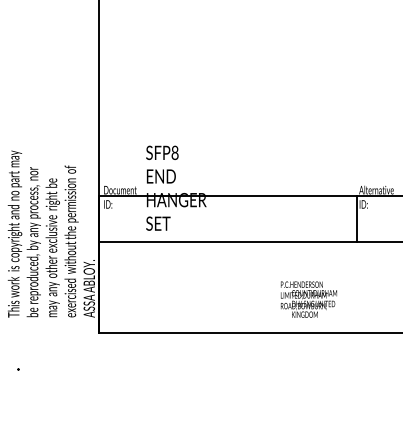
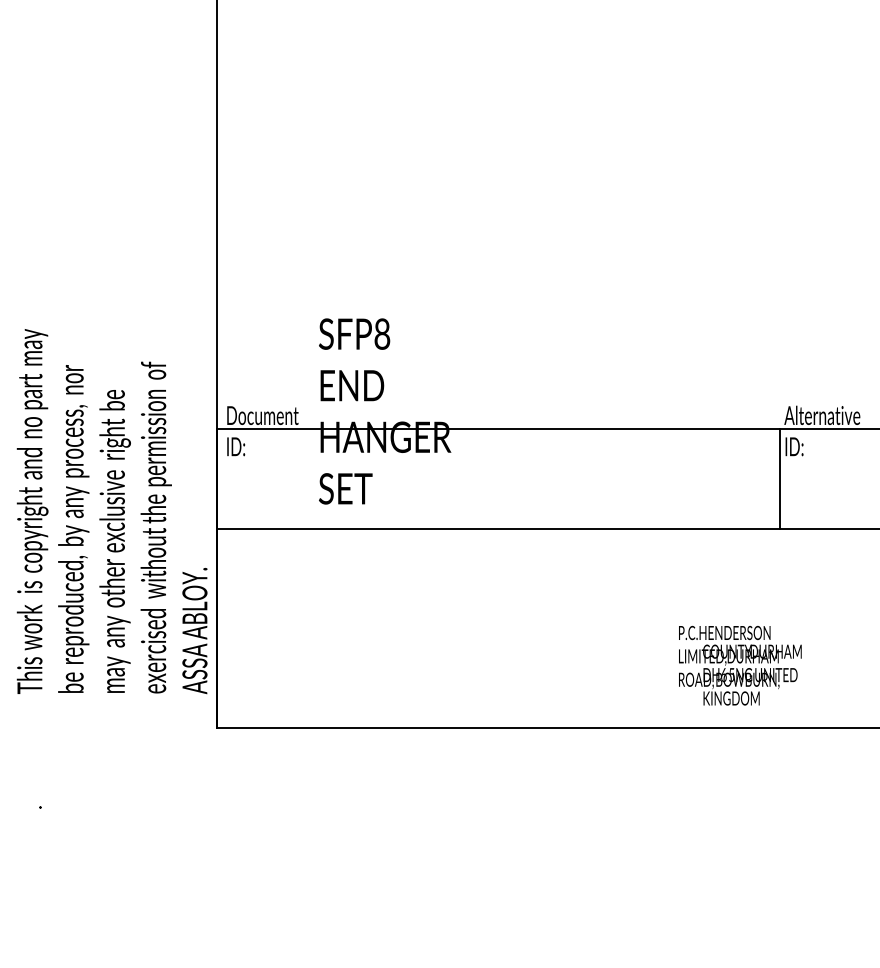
text: (308, 299) -> (739, 665), moved

